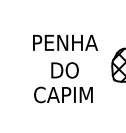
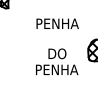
text: (65, 42) -> (57, 23), moved
text: (65, 94) -> (57, 69), CAPIM -> PENHA

